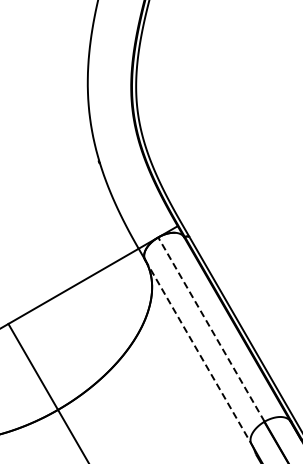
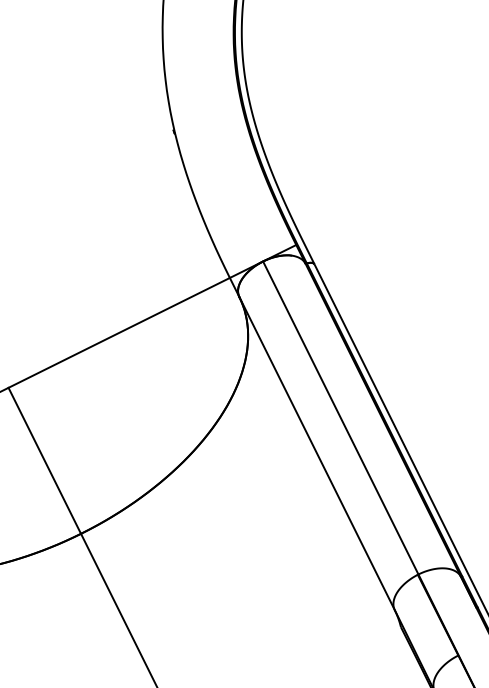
line: (211, 329) -> (340, 417), dashed -> solid
line: (198, 352) -> (317, 454), dashed -> solid

